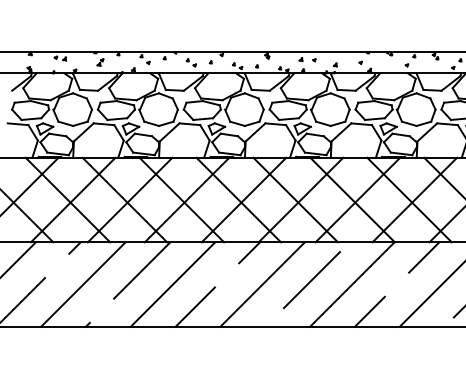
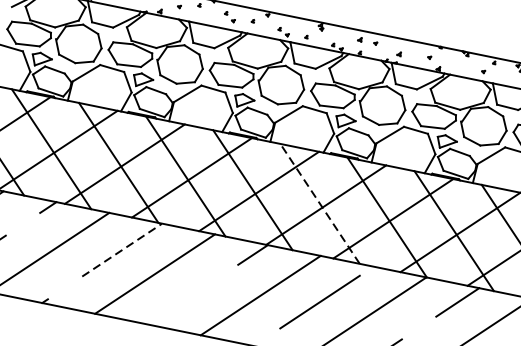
line: (295, 200) -> (319, 204), solid -> dashed
line: (142, 270) -> (122, 250), solid -> dashed
line: (194, 306) -> (175, 305), removed

